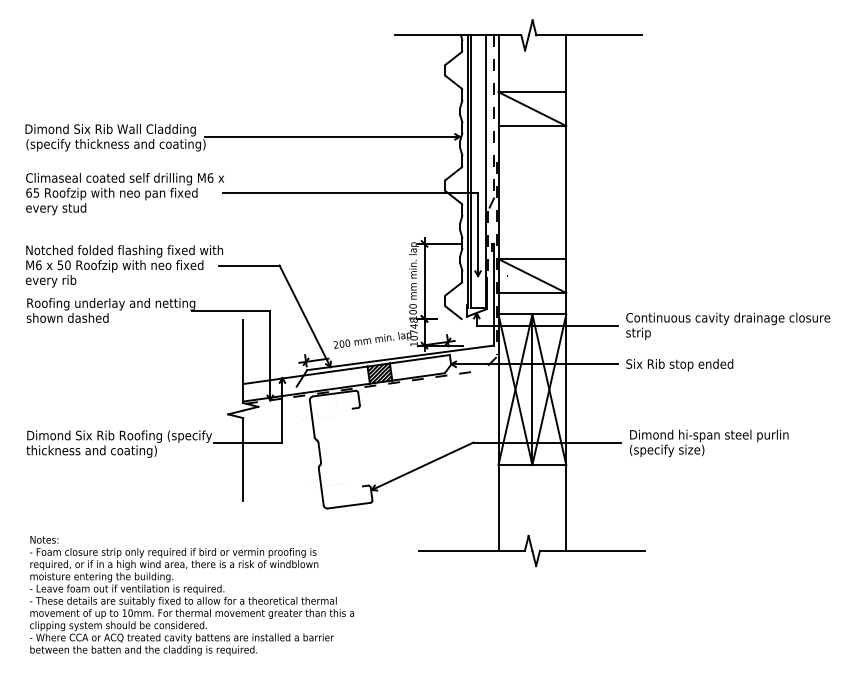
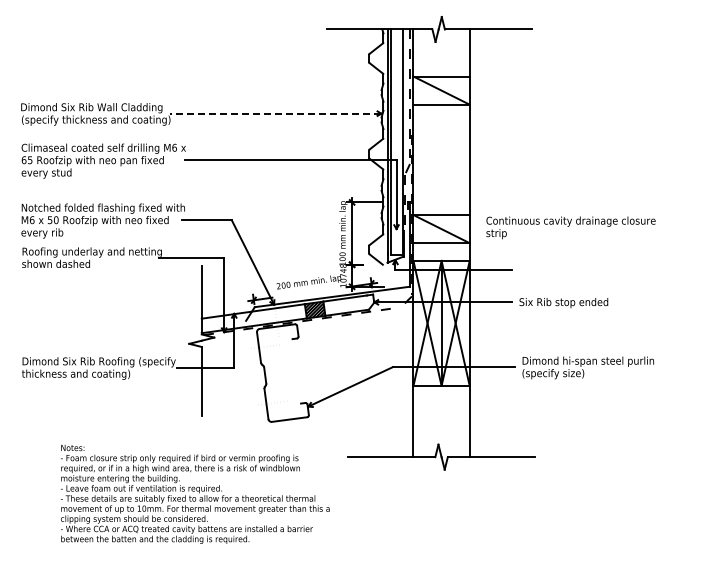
line: (332, 136) -> (275, 113), solid -> dashed
text: (727, 325) -> (570, 227), moved
text: (192, 594) -> (195, 493), moved

